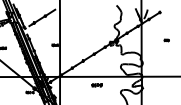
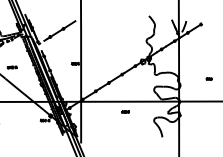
part: (166, 39) -> (208, 78), moved
part: (96, 84) -> (125, 111), size x0.62

